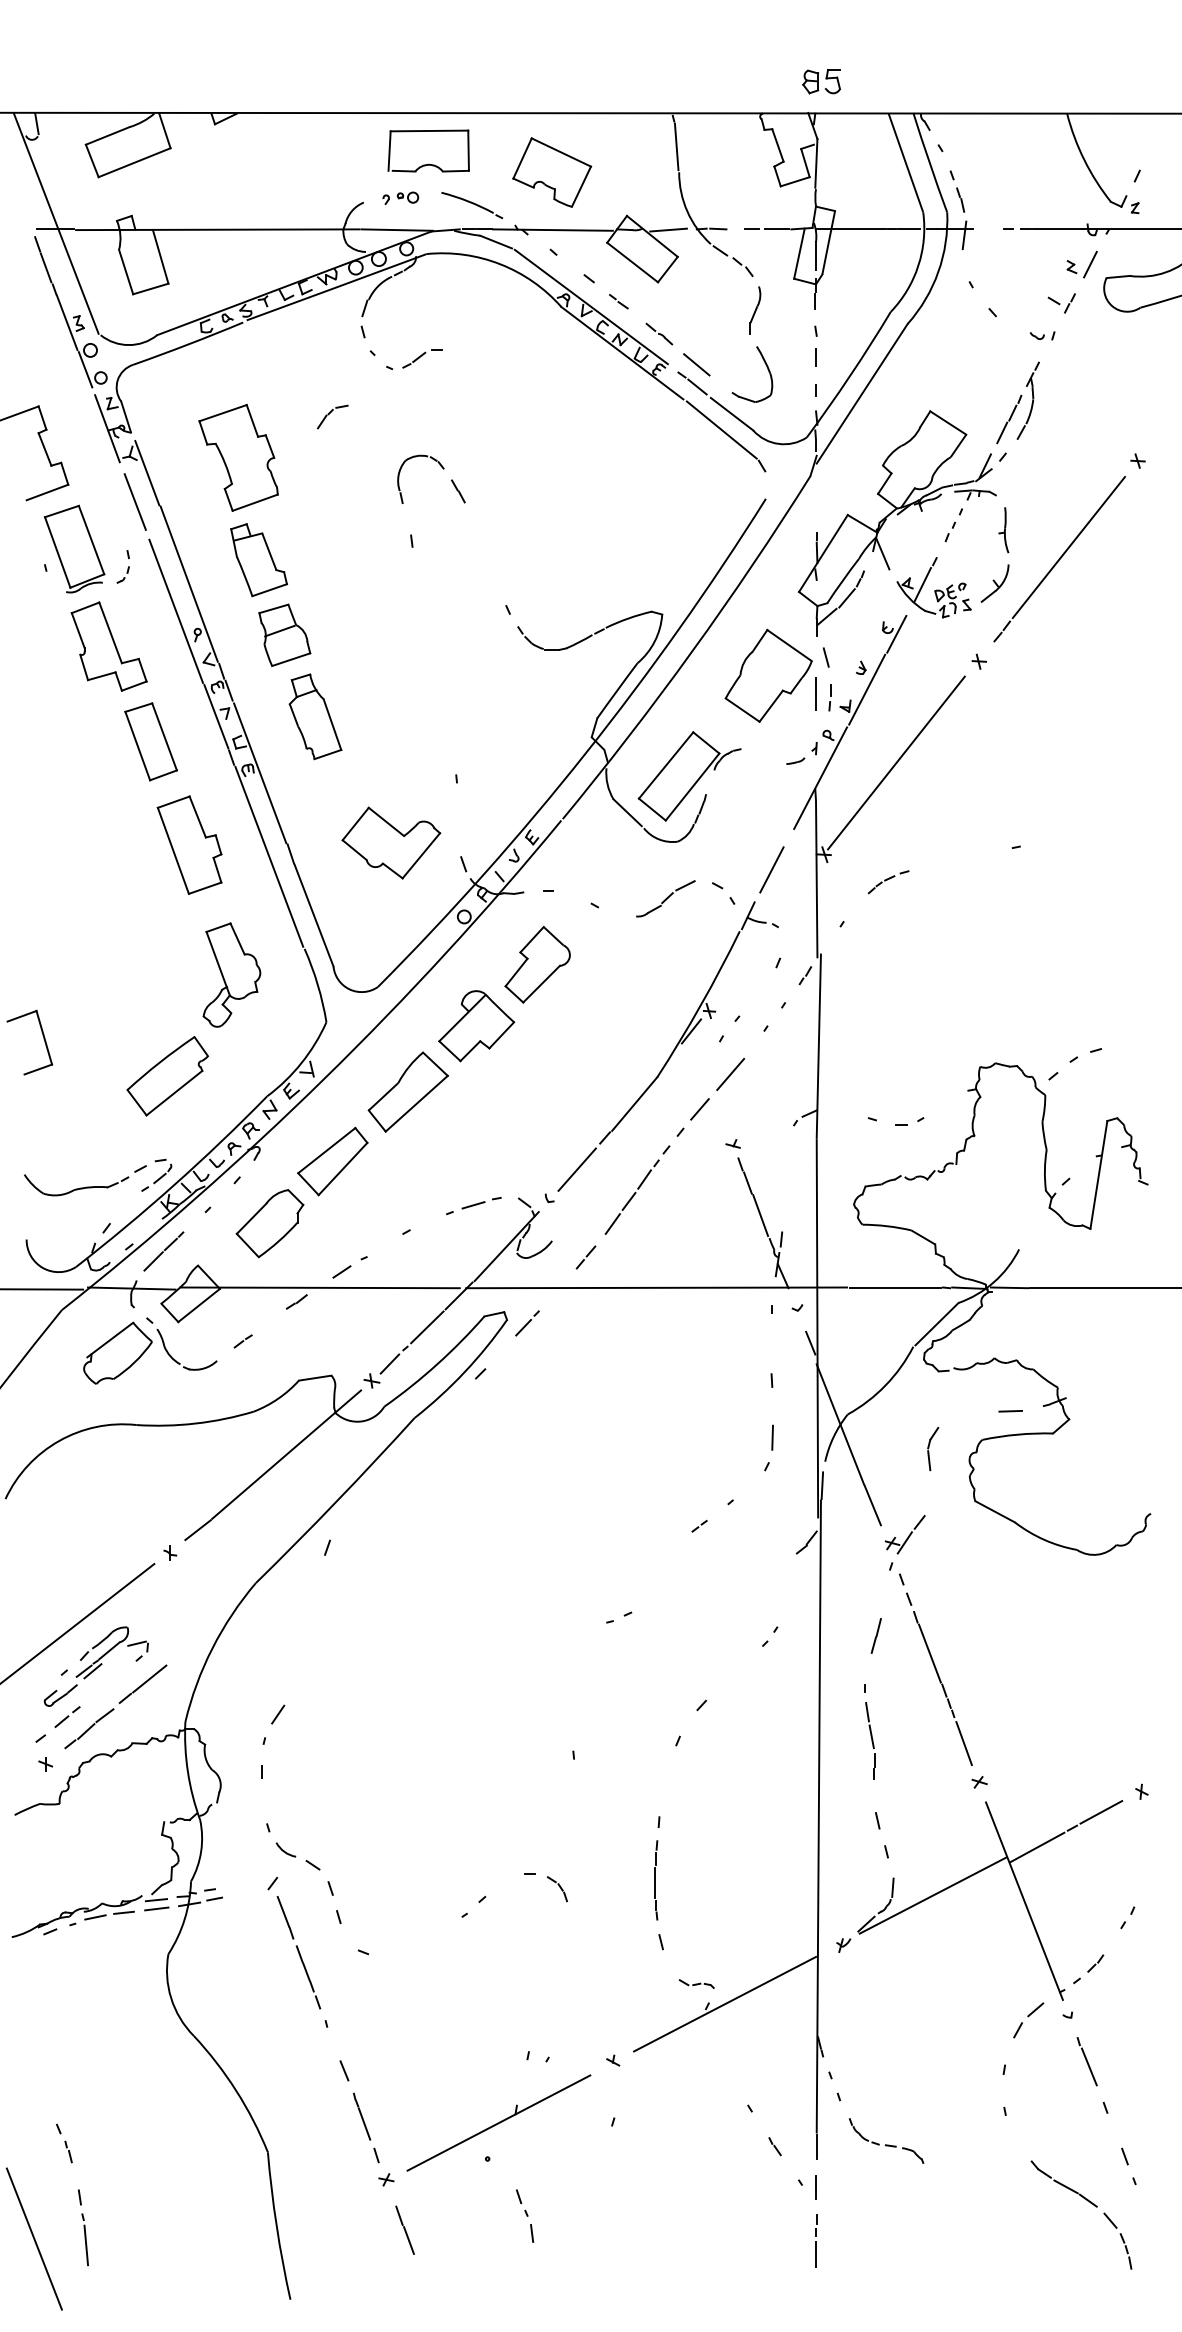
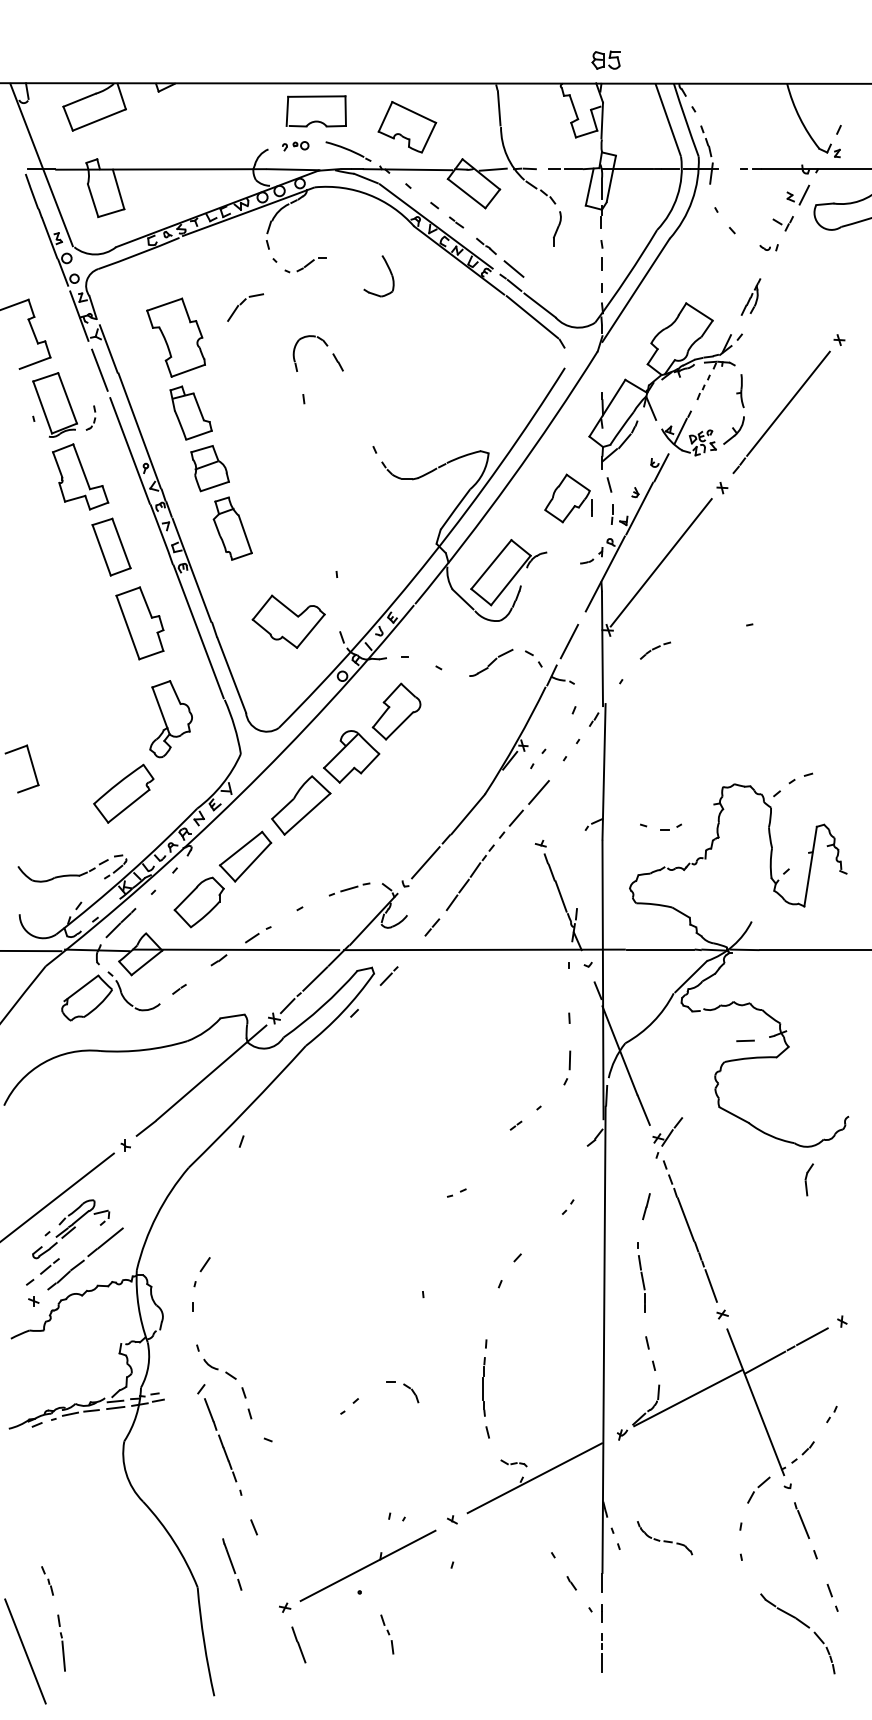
part: (766, 368) -> (389, 271), moved
part: (1017, 402) -> (750, 296), size x0.6
part: (332, 416) -> (245, 307), size x1.6
part: (770, 675) -> (568, 498), size x0.7
part: (931, 1448) -> (808, 1179), moved
part: (366, 2127) -> (232, 1564), moved
part: (887, 2141) -> (665, 1538), moved

